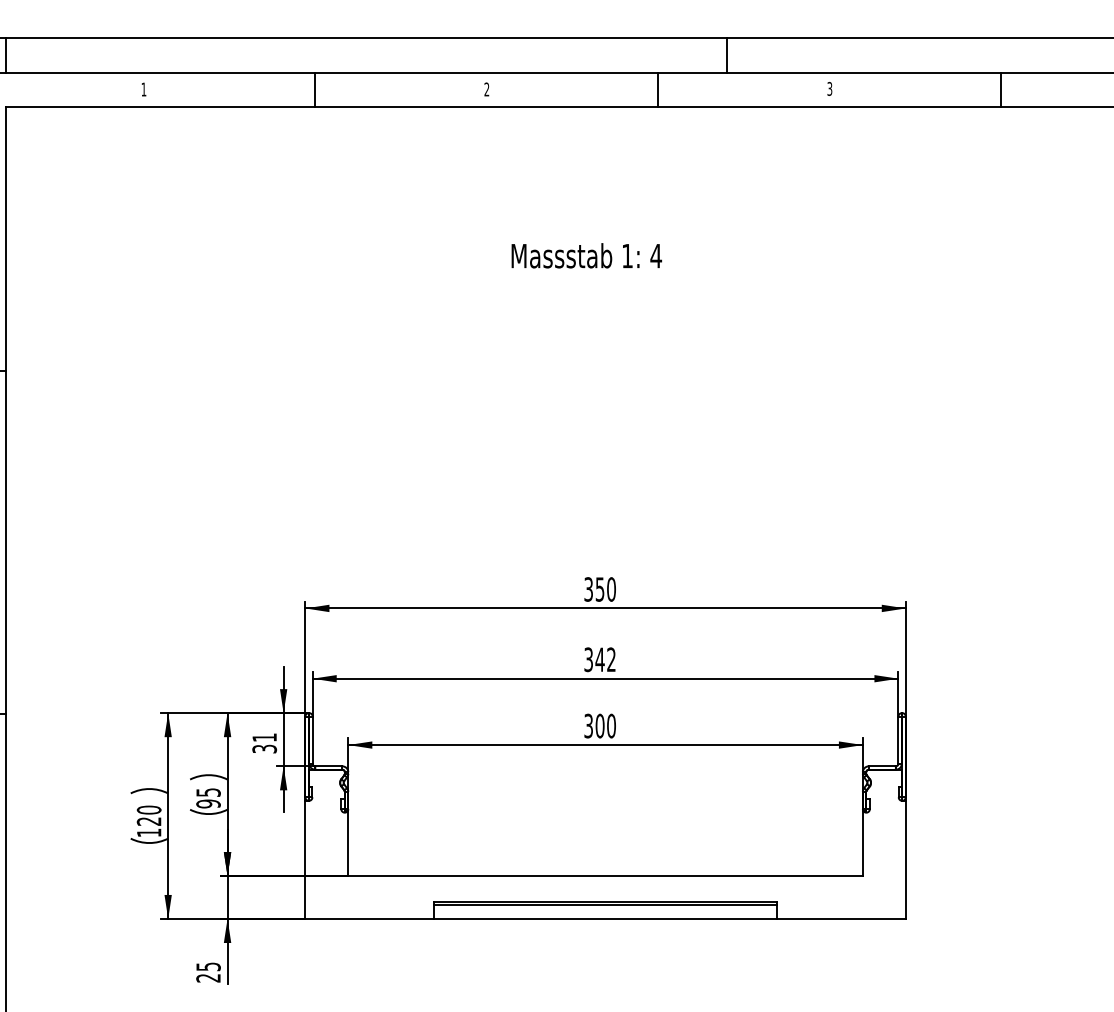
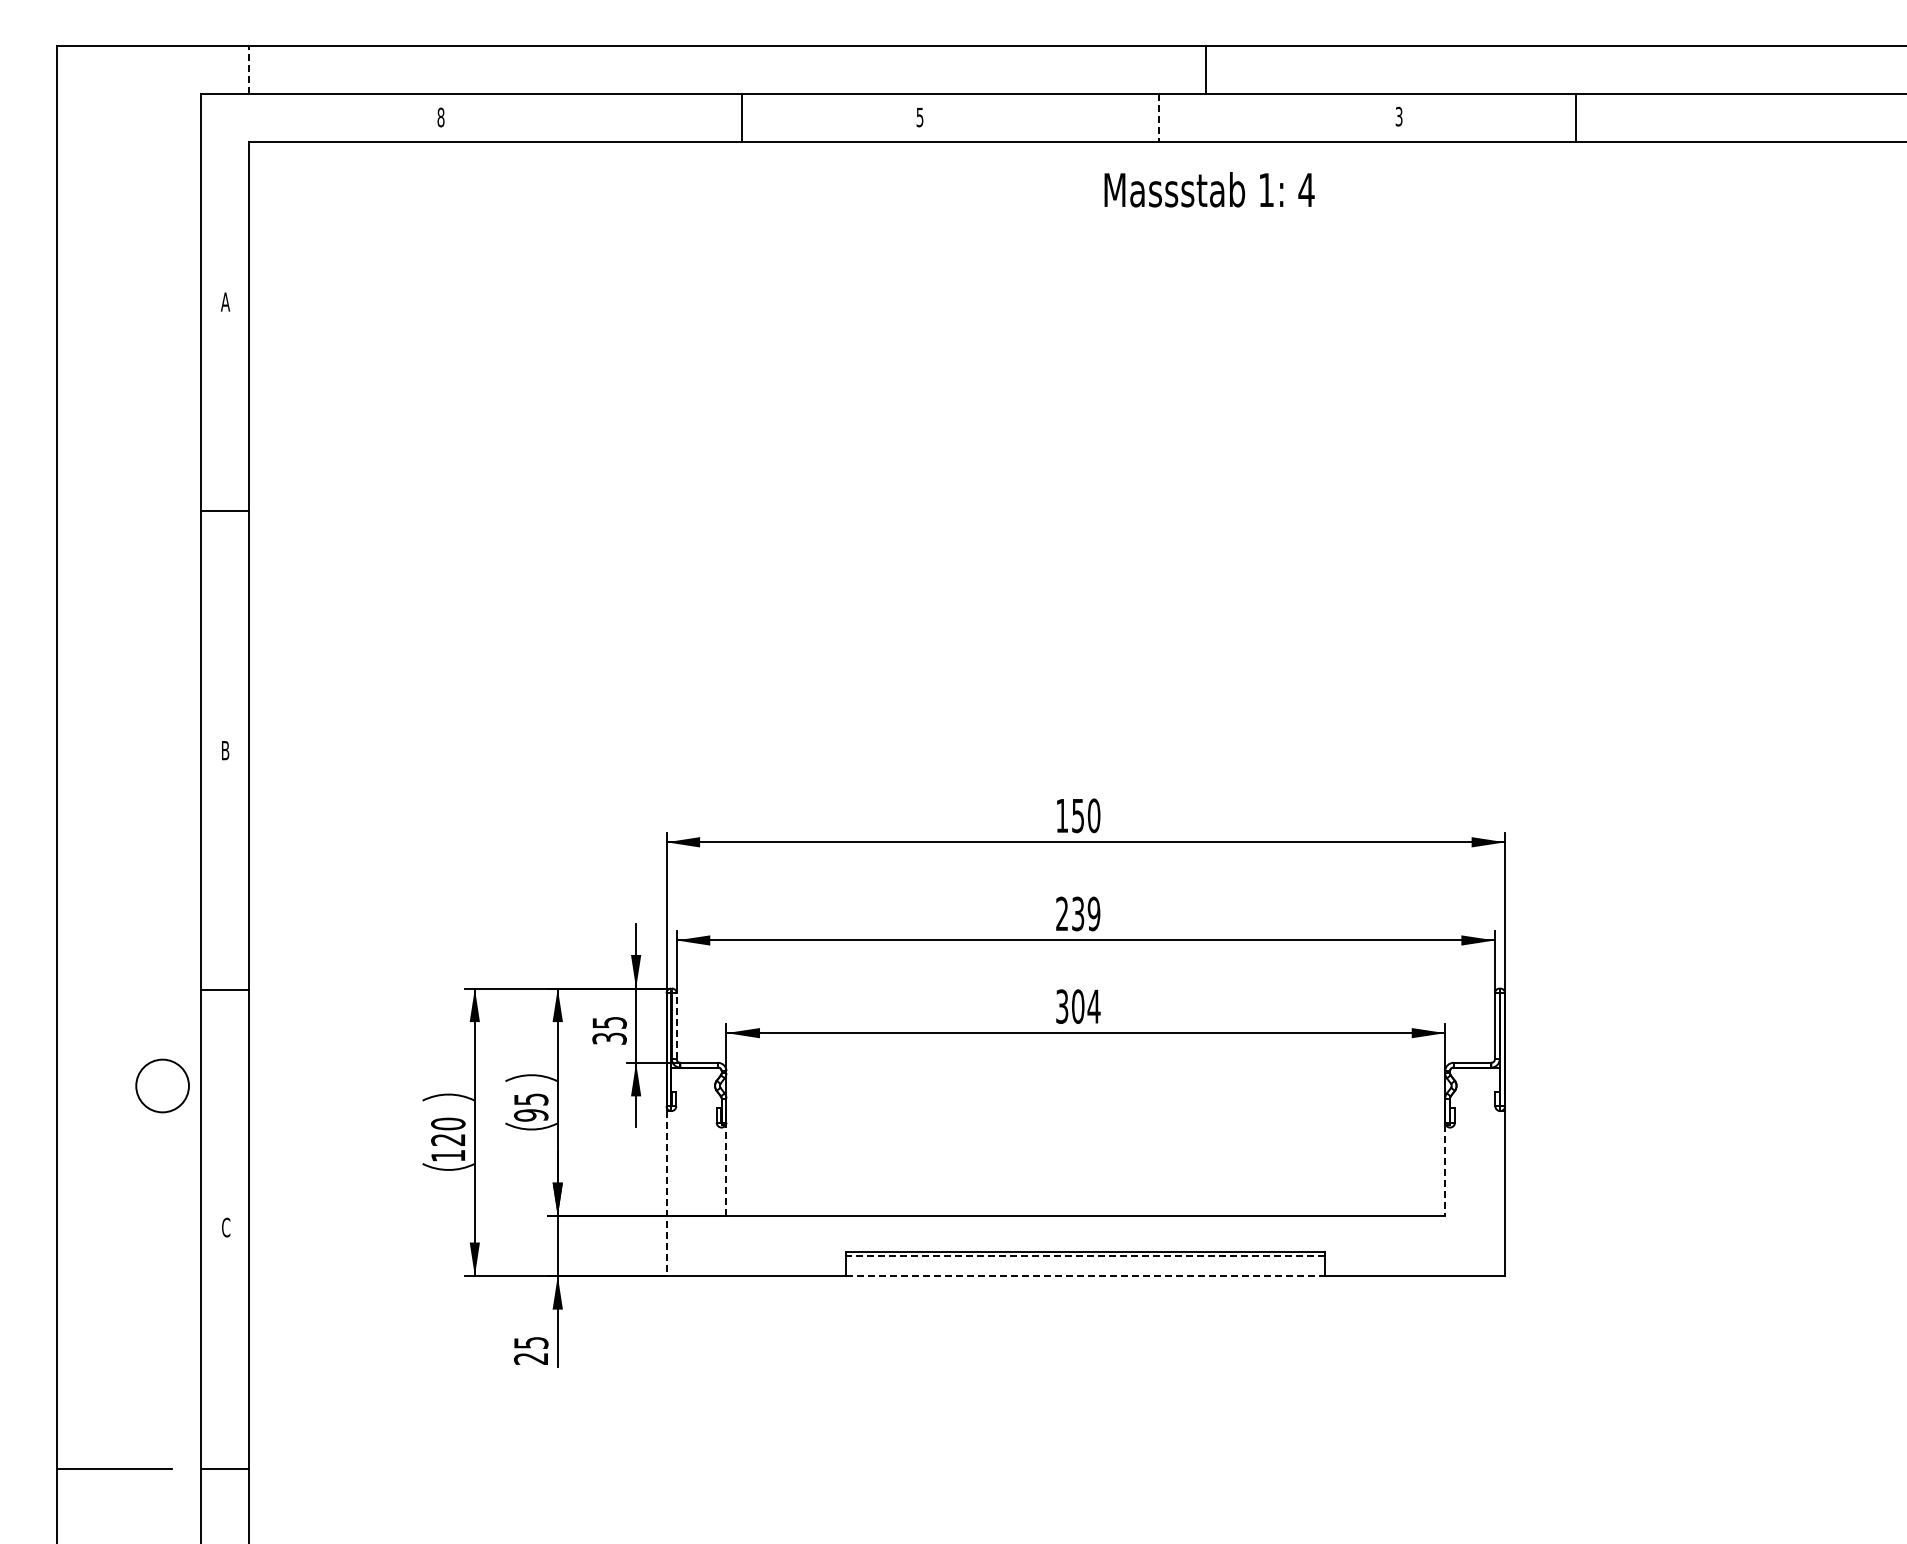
line: (6, 55) -> (248, 70), solid -> dashed
line: (727, 55) -> (1206, 70), moved
text: (143, 89) -> (440, 117), 1 -> 8
line: (315, 89) -> (742, 117), moved
text: (486, 89) -> (919, 117), 2 -> 5
line: (1001, 89) -> (1575, 117), moved
line: (658, 90) -> (1159, 118), solid -> dashed
text: (586, 255) -> (1209, 189), moved
text: (588, 589) -> (1062, 815), 350 -> 150
text: (600, 659) -> (1078, 913), 342 -> 239
text: (611, 725) -> (1093, 1006), 300 -> 304
text: (264, 737) -> (609, 1022), 31 -> 35
line: (312, 740) -> (676, 1026), solid -> dashed
line: (348, 843) -> (726, 1170), solid -> dashed
line: (863, 844) -> (1445, 1171), solid -> dashed
line: (305, 860) -> (666, 1194), solid -> dashed
line: (605, 904) -> (1085, 1256), solid -> dashed
line: (605, 919) -> (1085, 1276), solid -> dashed

